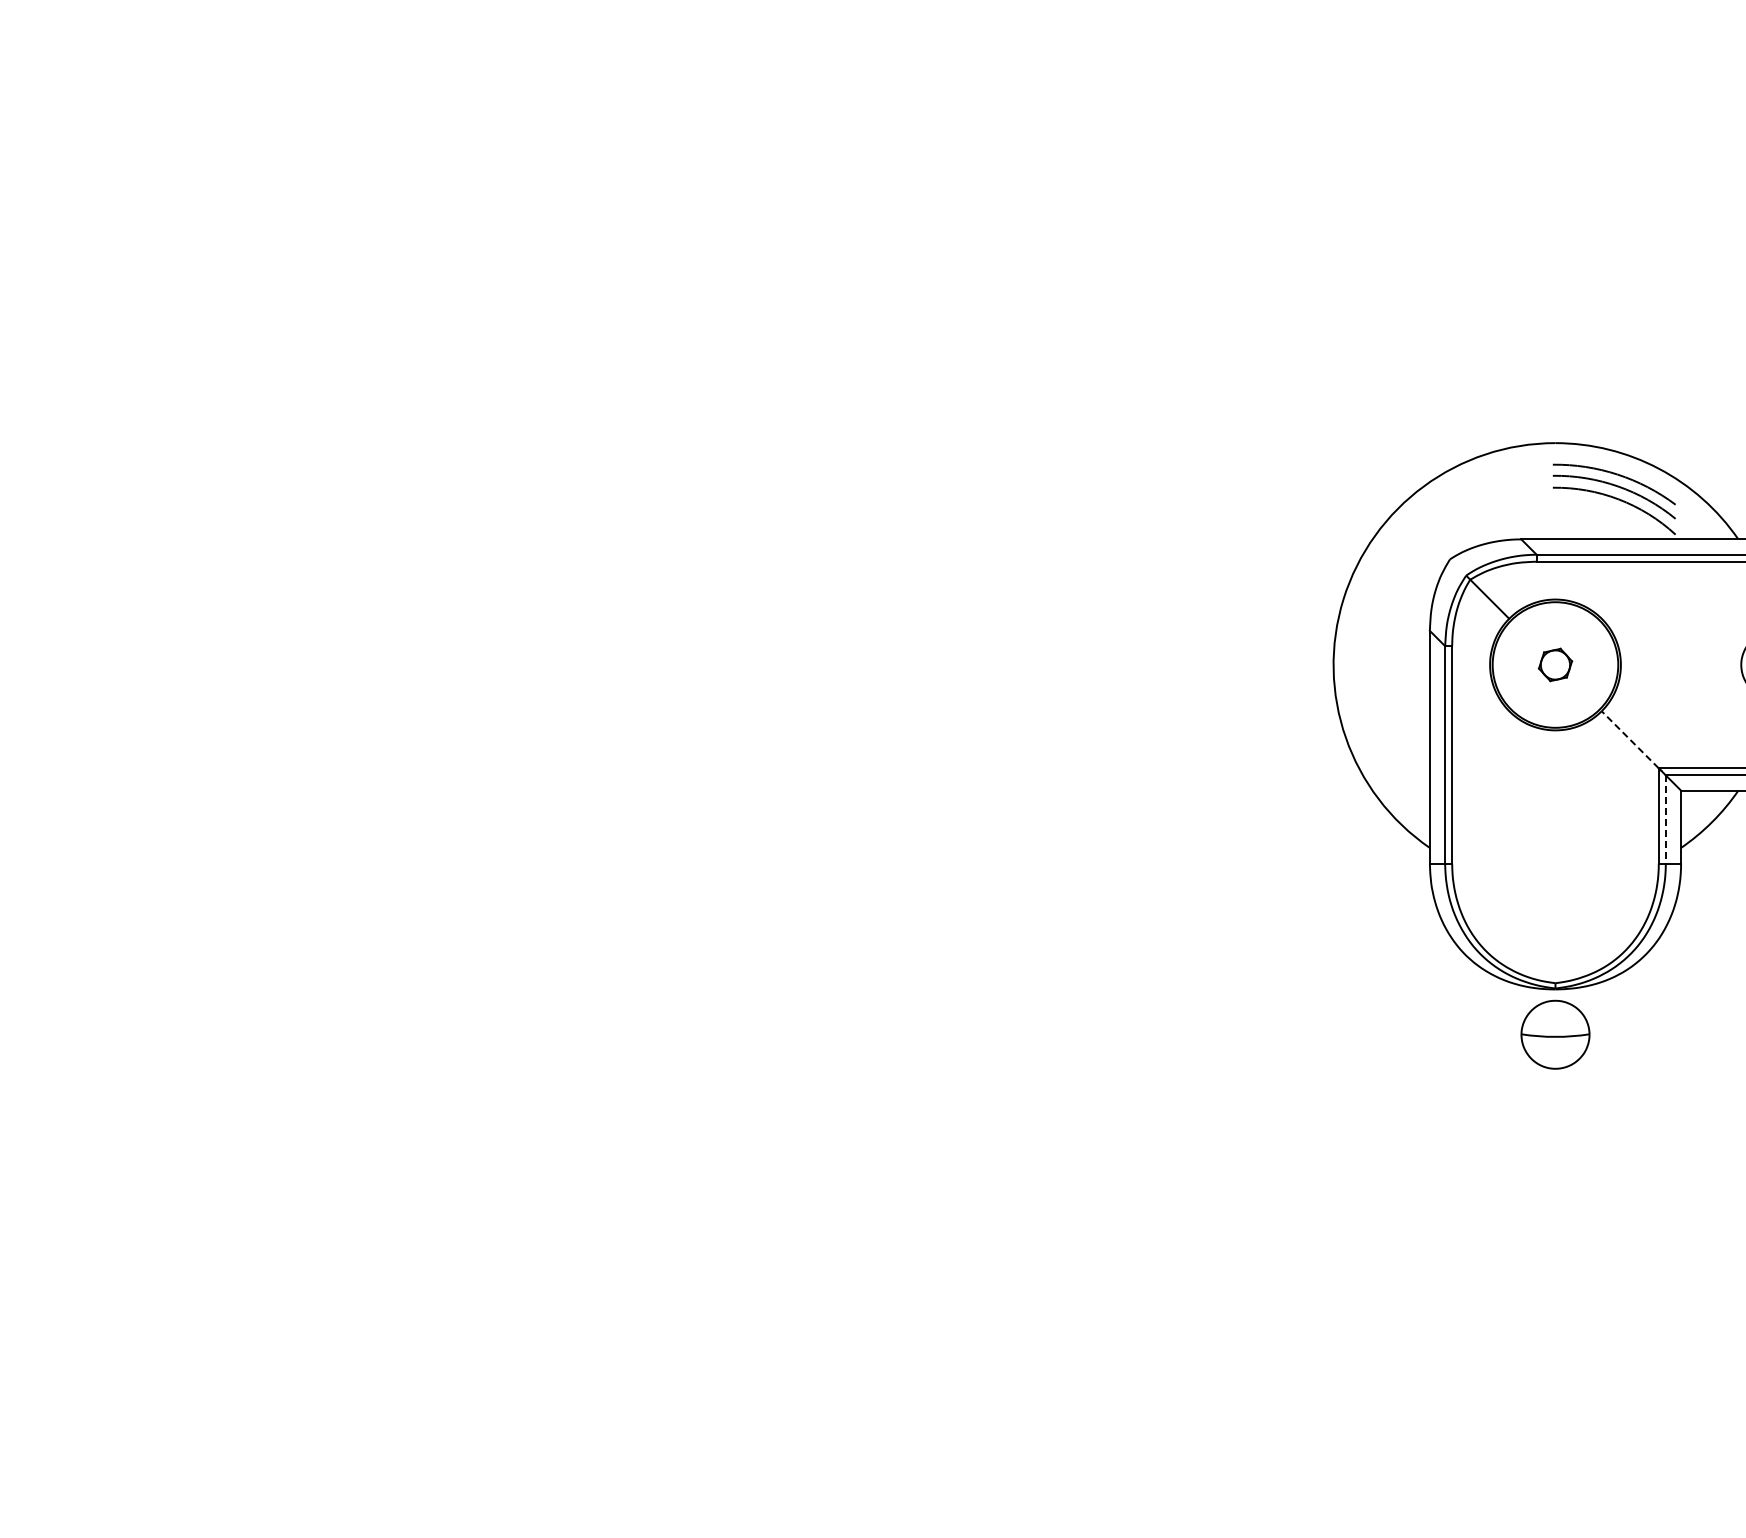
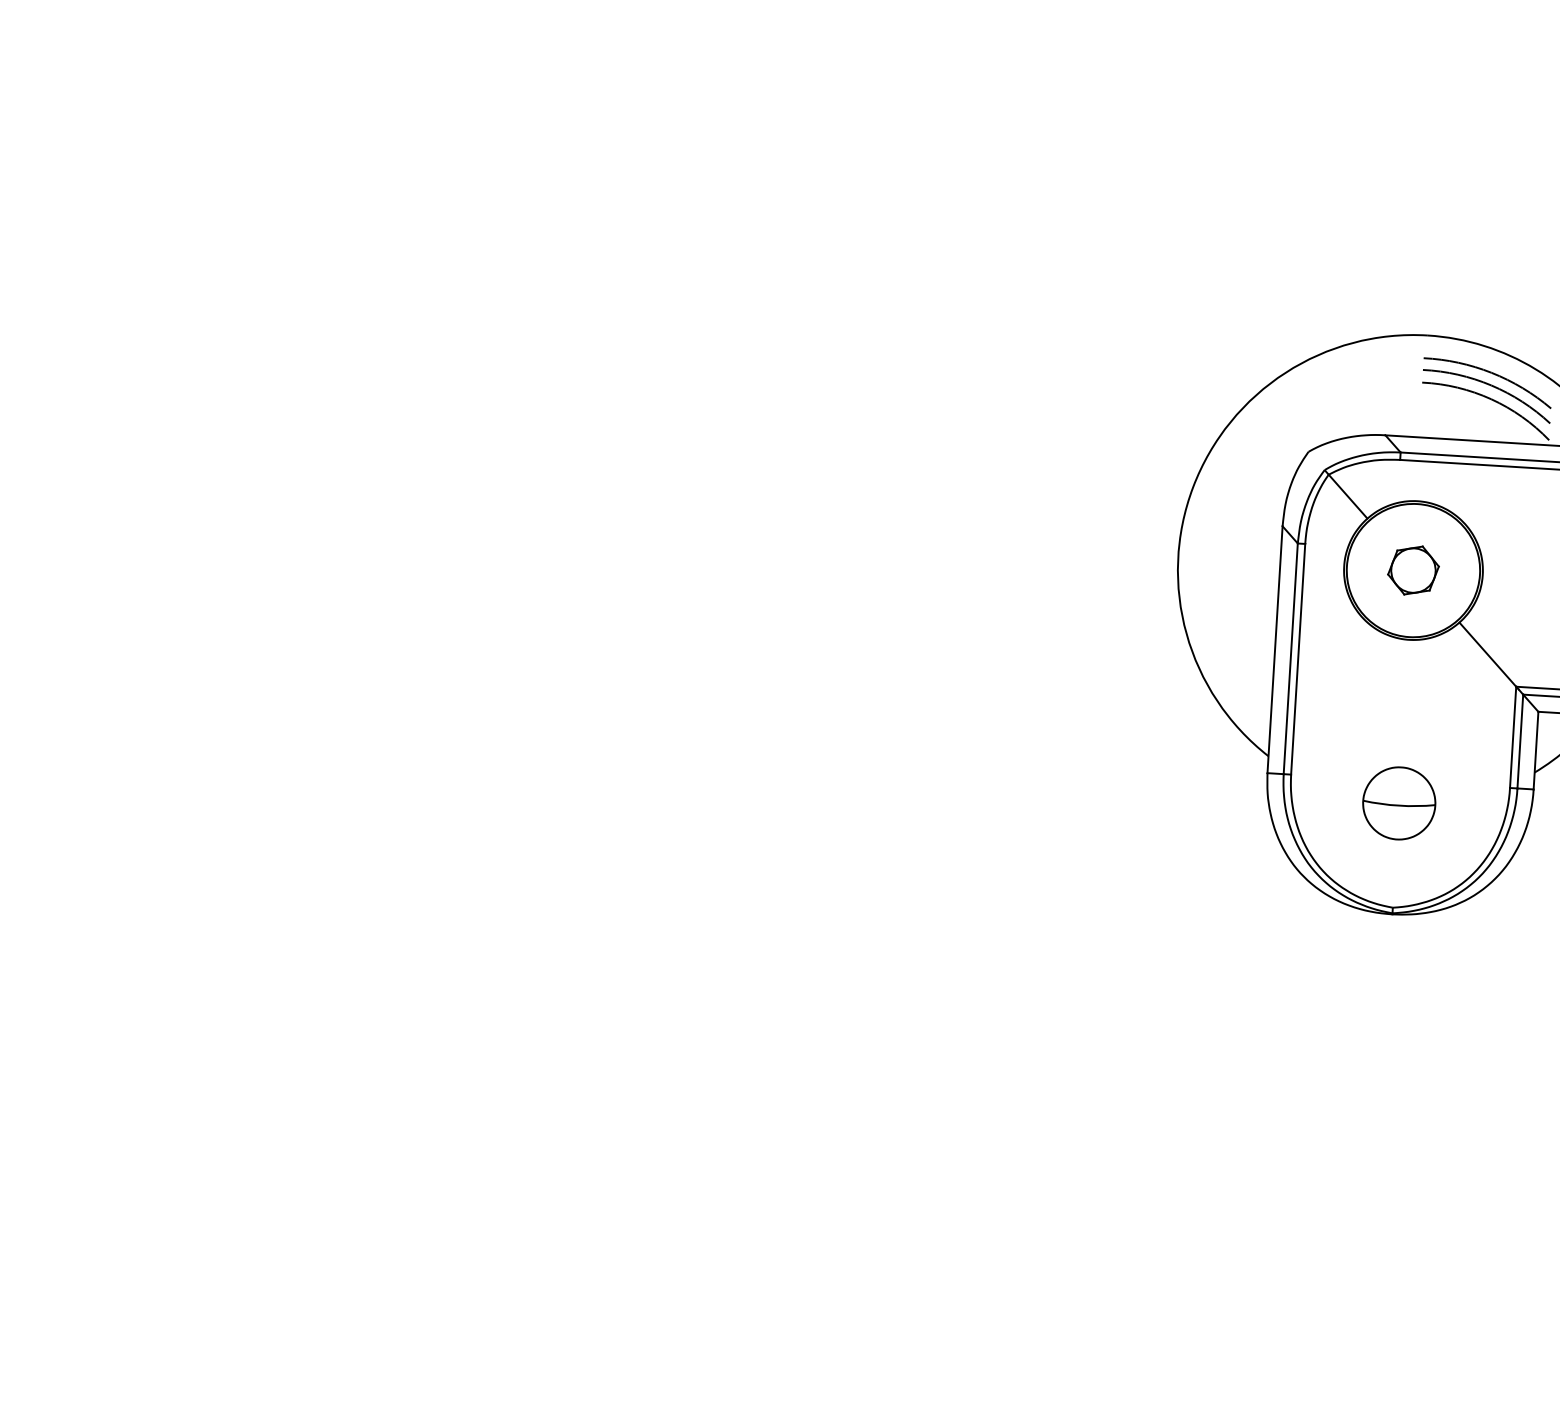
part: (1555, 664) -> (1413, 570), size x1.43
line: (1629, 739) -> (1487, 654), dashed -> solid
line: (1665, 820) -> (1519, 742), dashed -> solid
part: (1555, 1034) -> (1399, 803), moved

